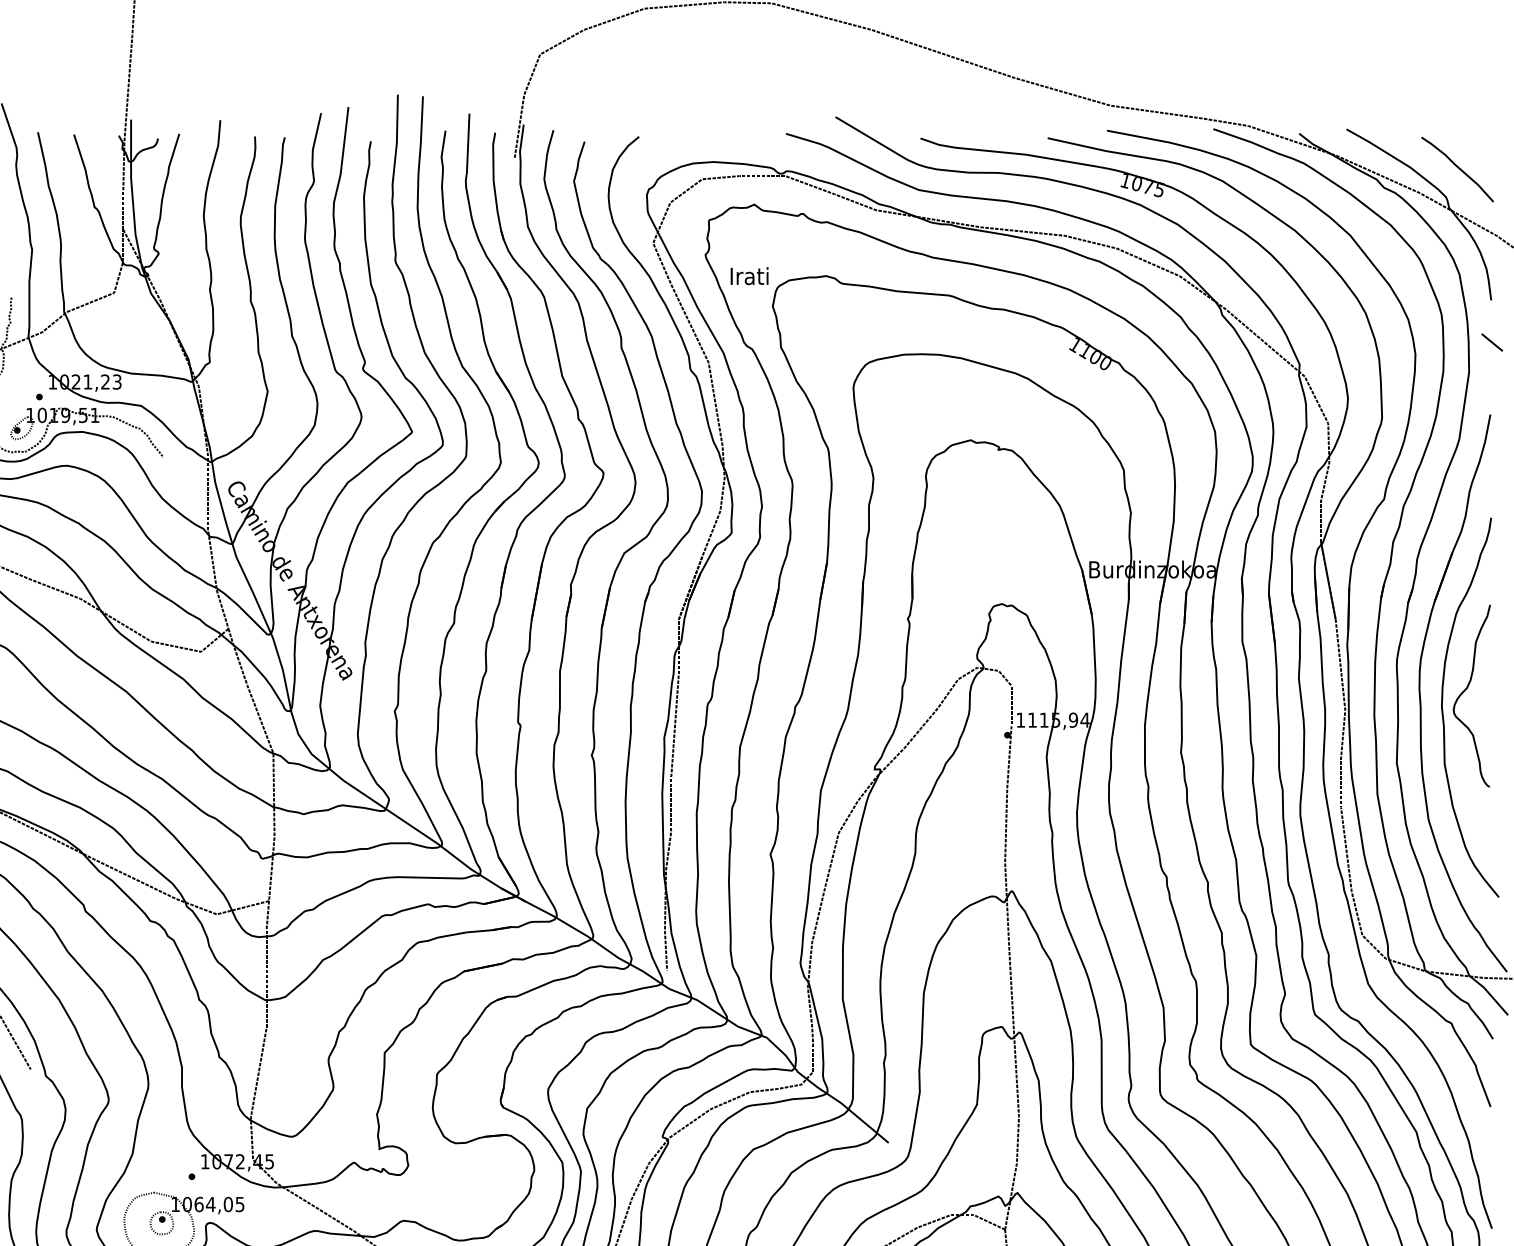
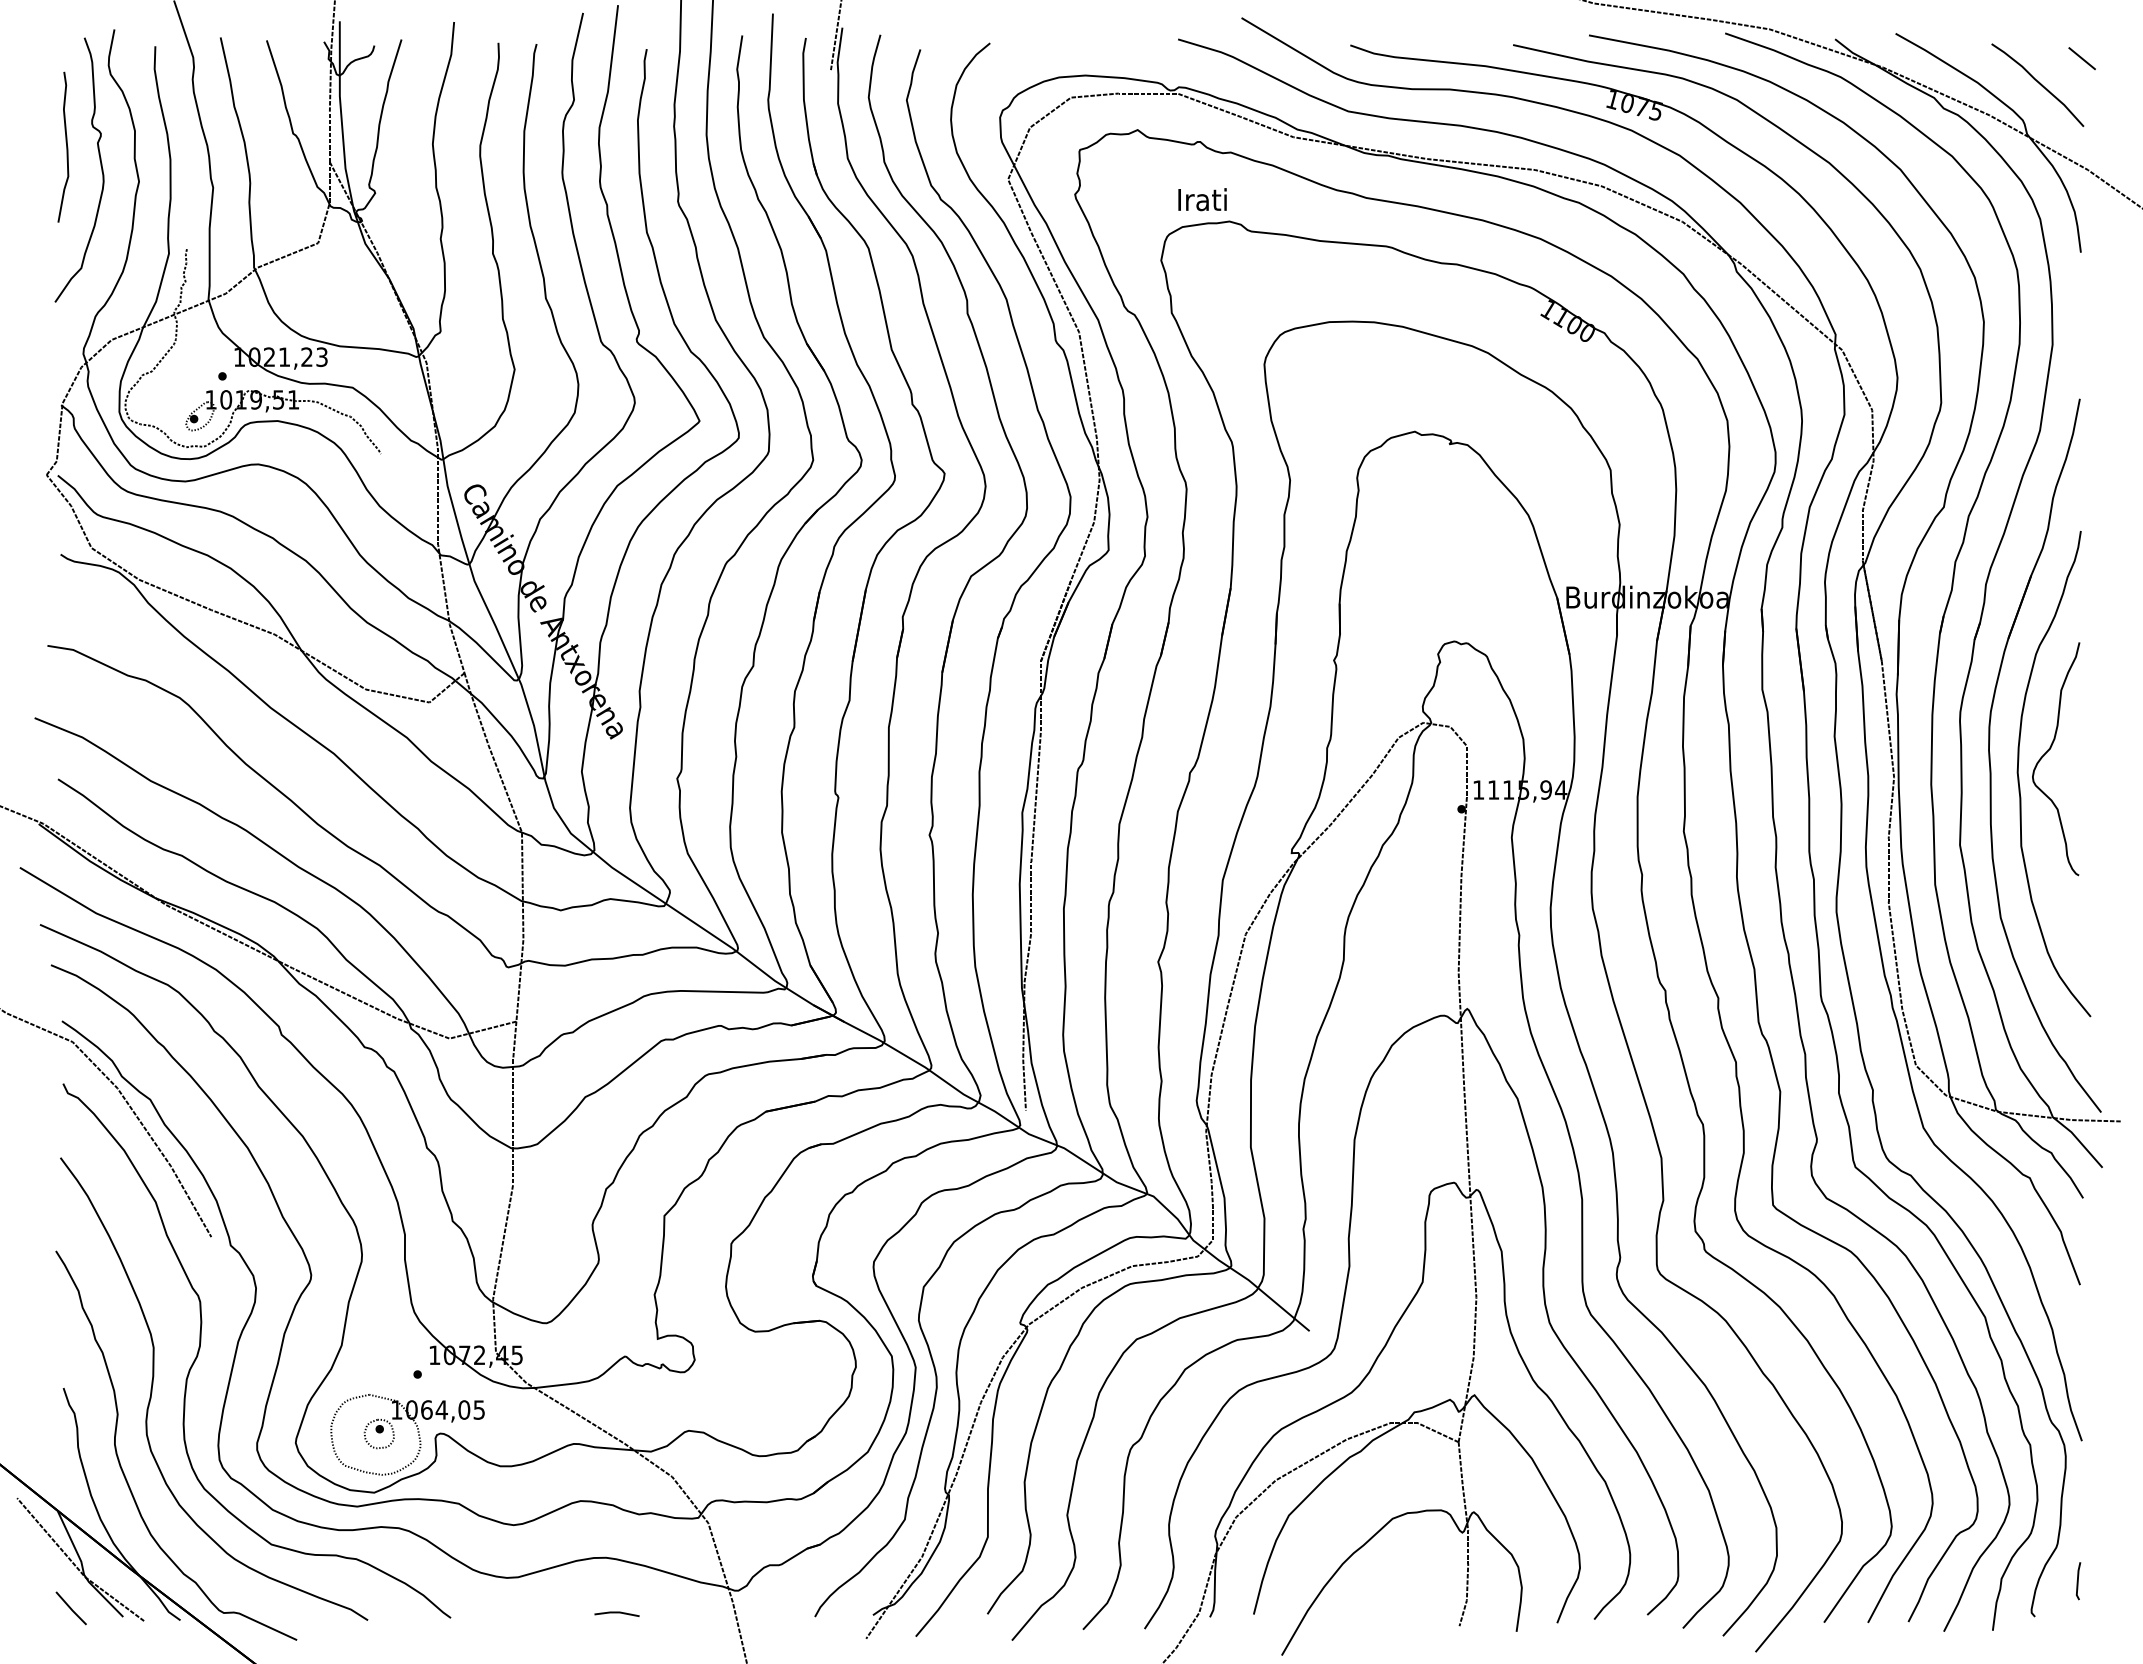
text: (749, 276) -> (1202, 199), moved
line: (1491, 342) -> (2081, 58), moved

